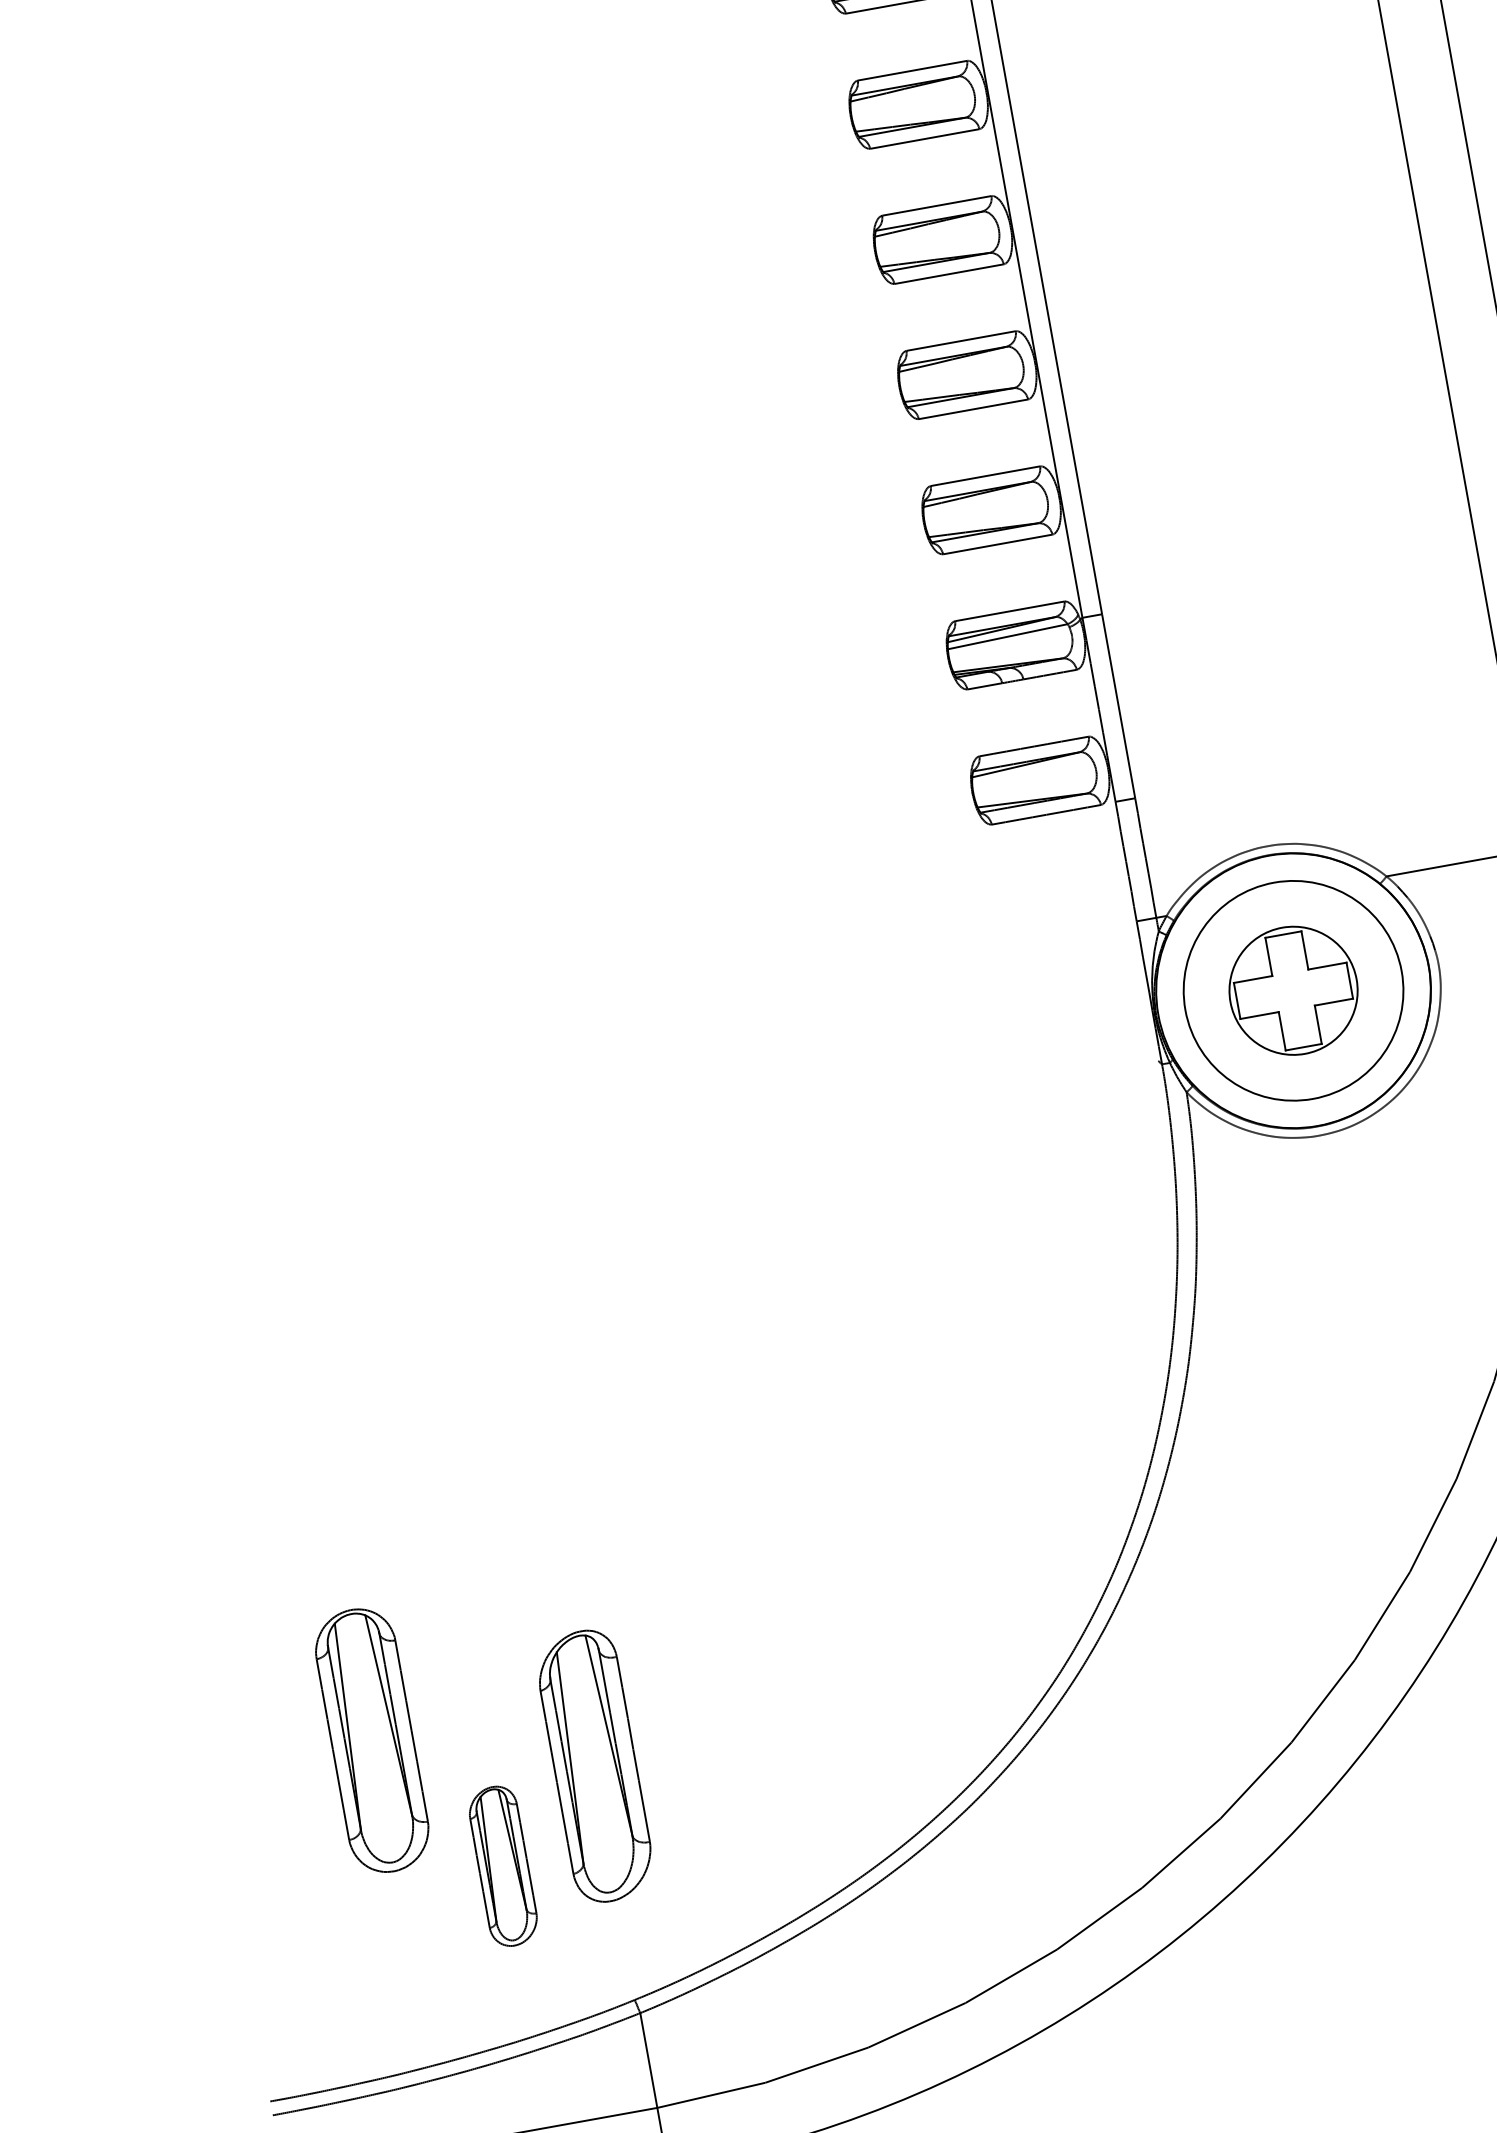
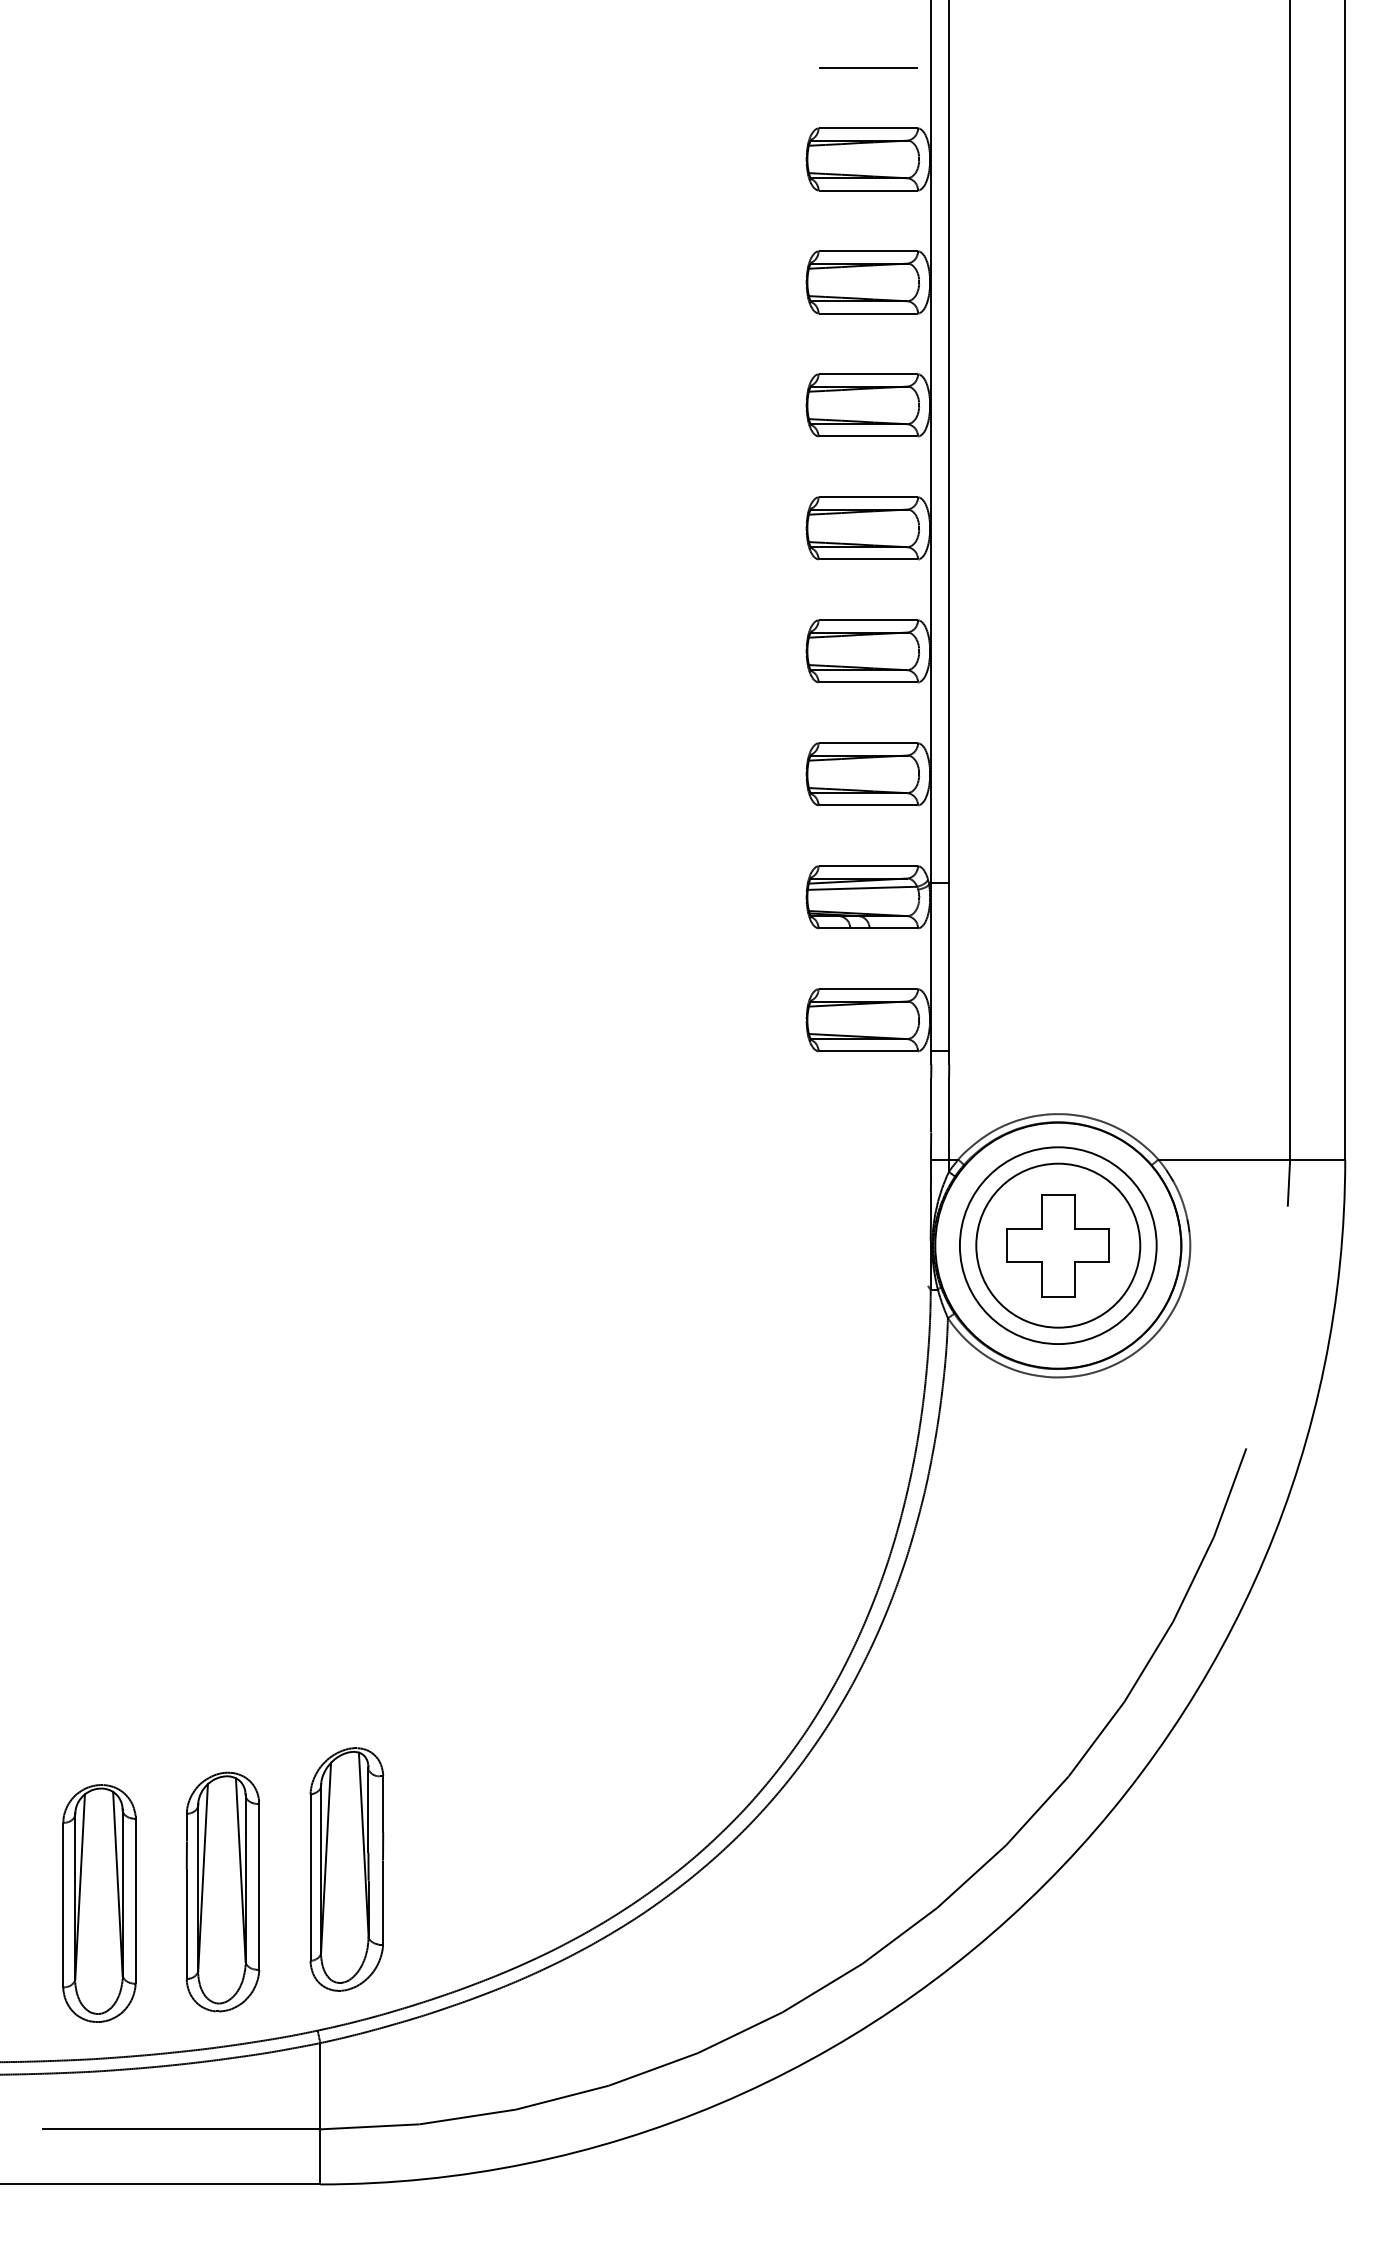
circle: (1293, 990) -> (1058, 1245), size x1.43
part: (372, 1740) -> (99, 1903), moved
part: (594, 1766) -> (346, 1869), moved
part: (502, 1865) -> (222, 1891), size x1.67

